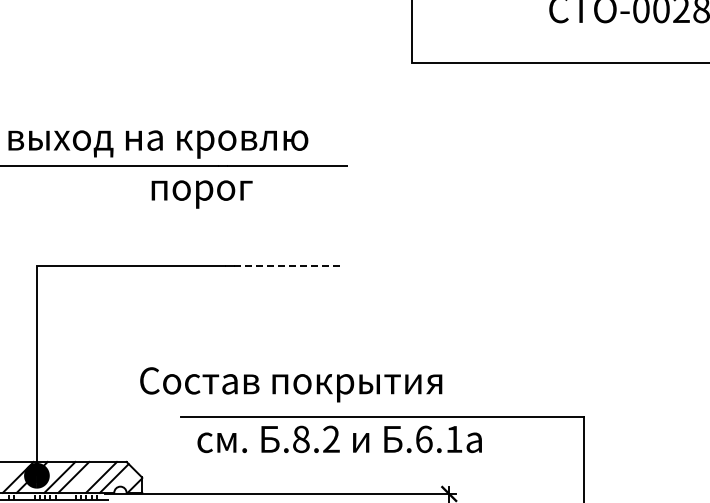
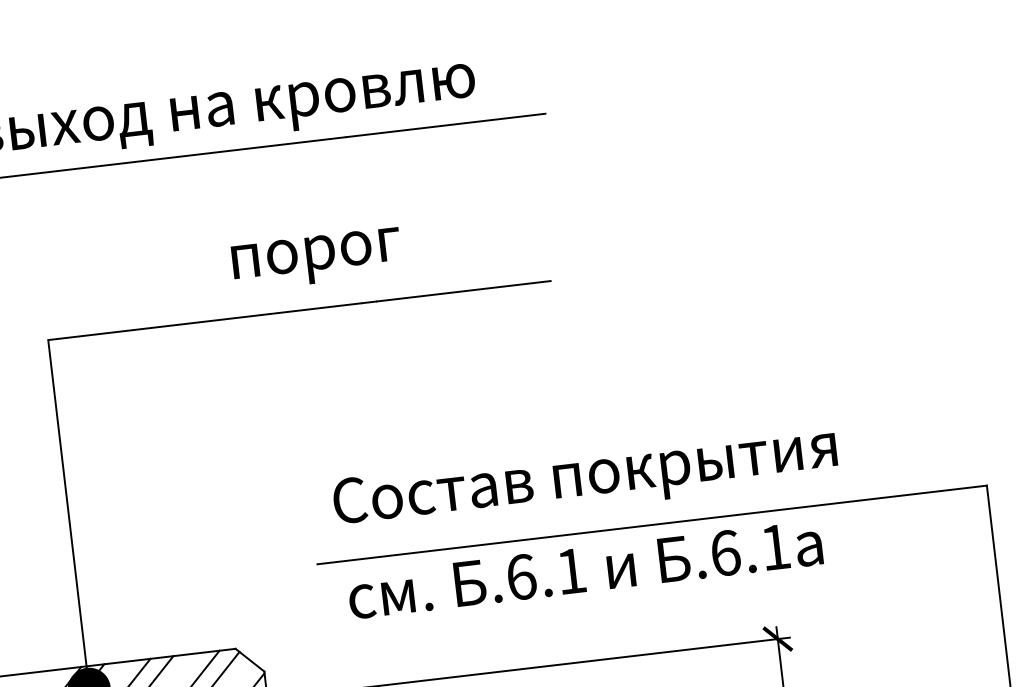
text: (201, 194) -> (315, 259), moved
line: (287, 265) -> (464, 291), dashed -> solid
text: (291, 384) -> (585, 478), moved
text: (316, 439) -> (546, 574), .8.2 -> .6.1

